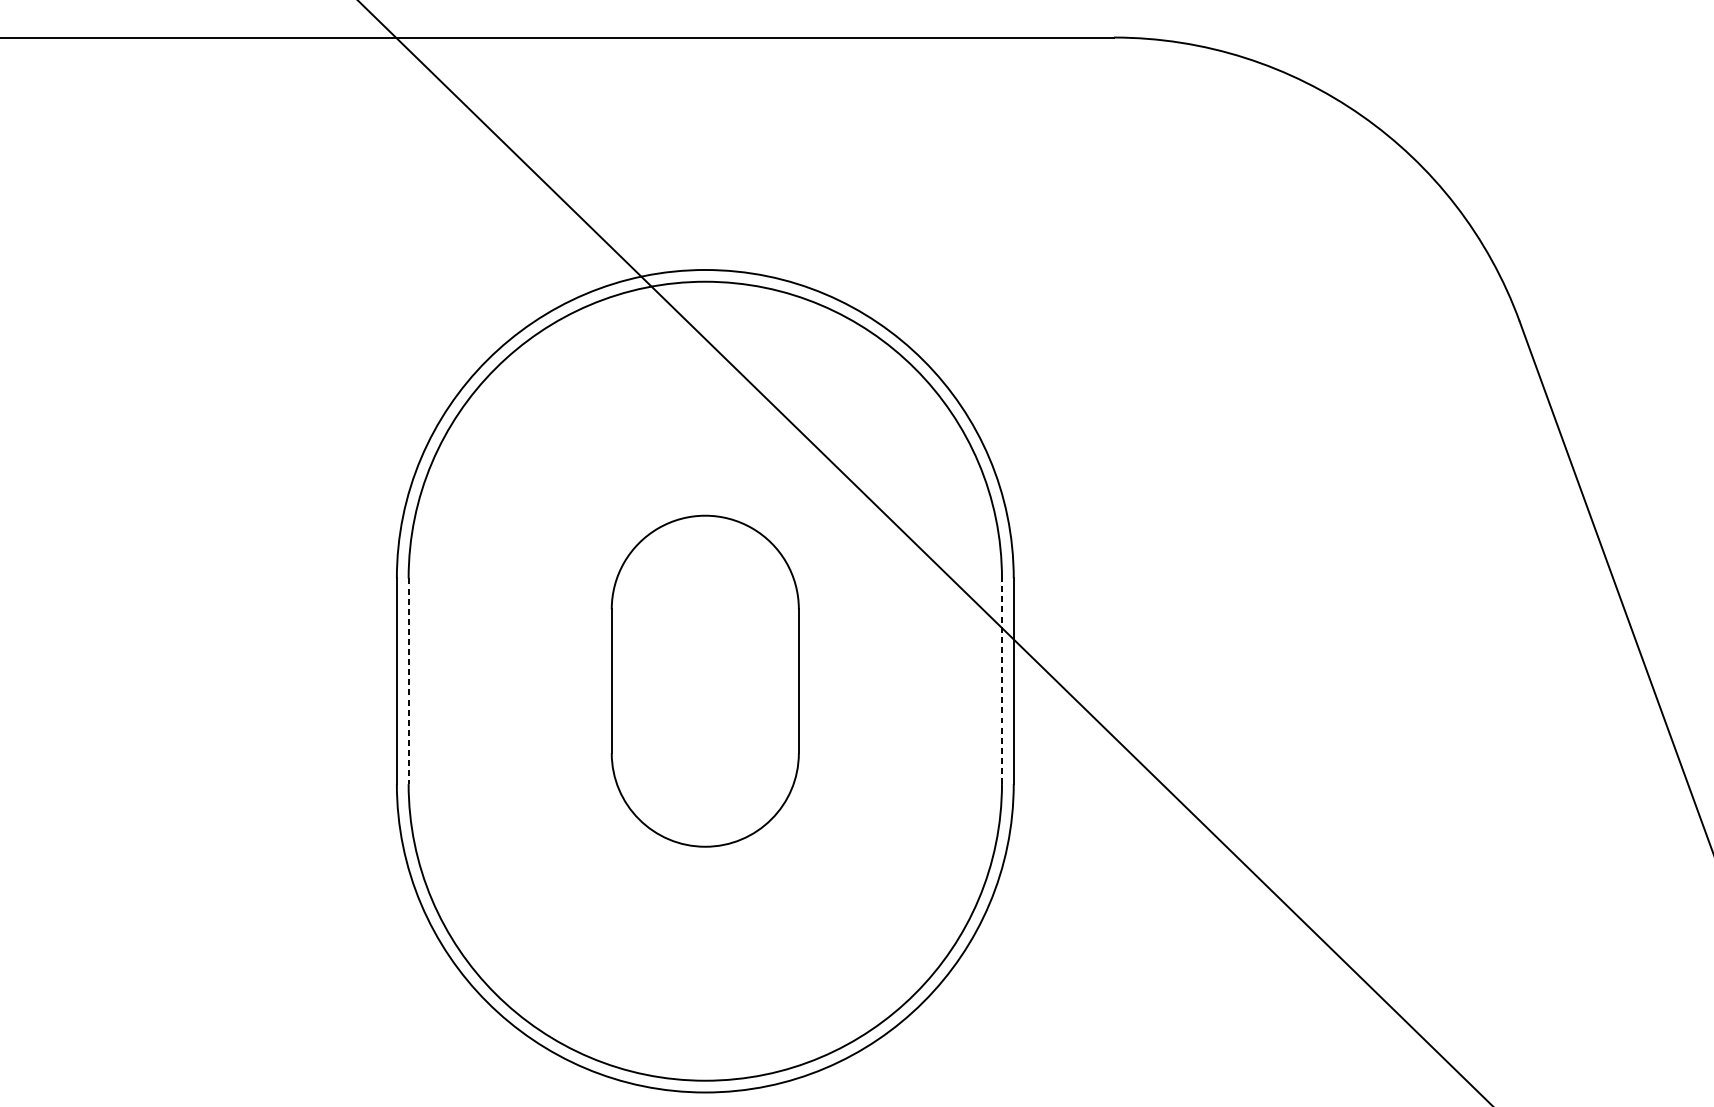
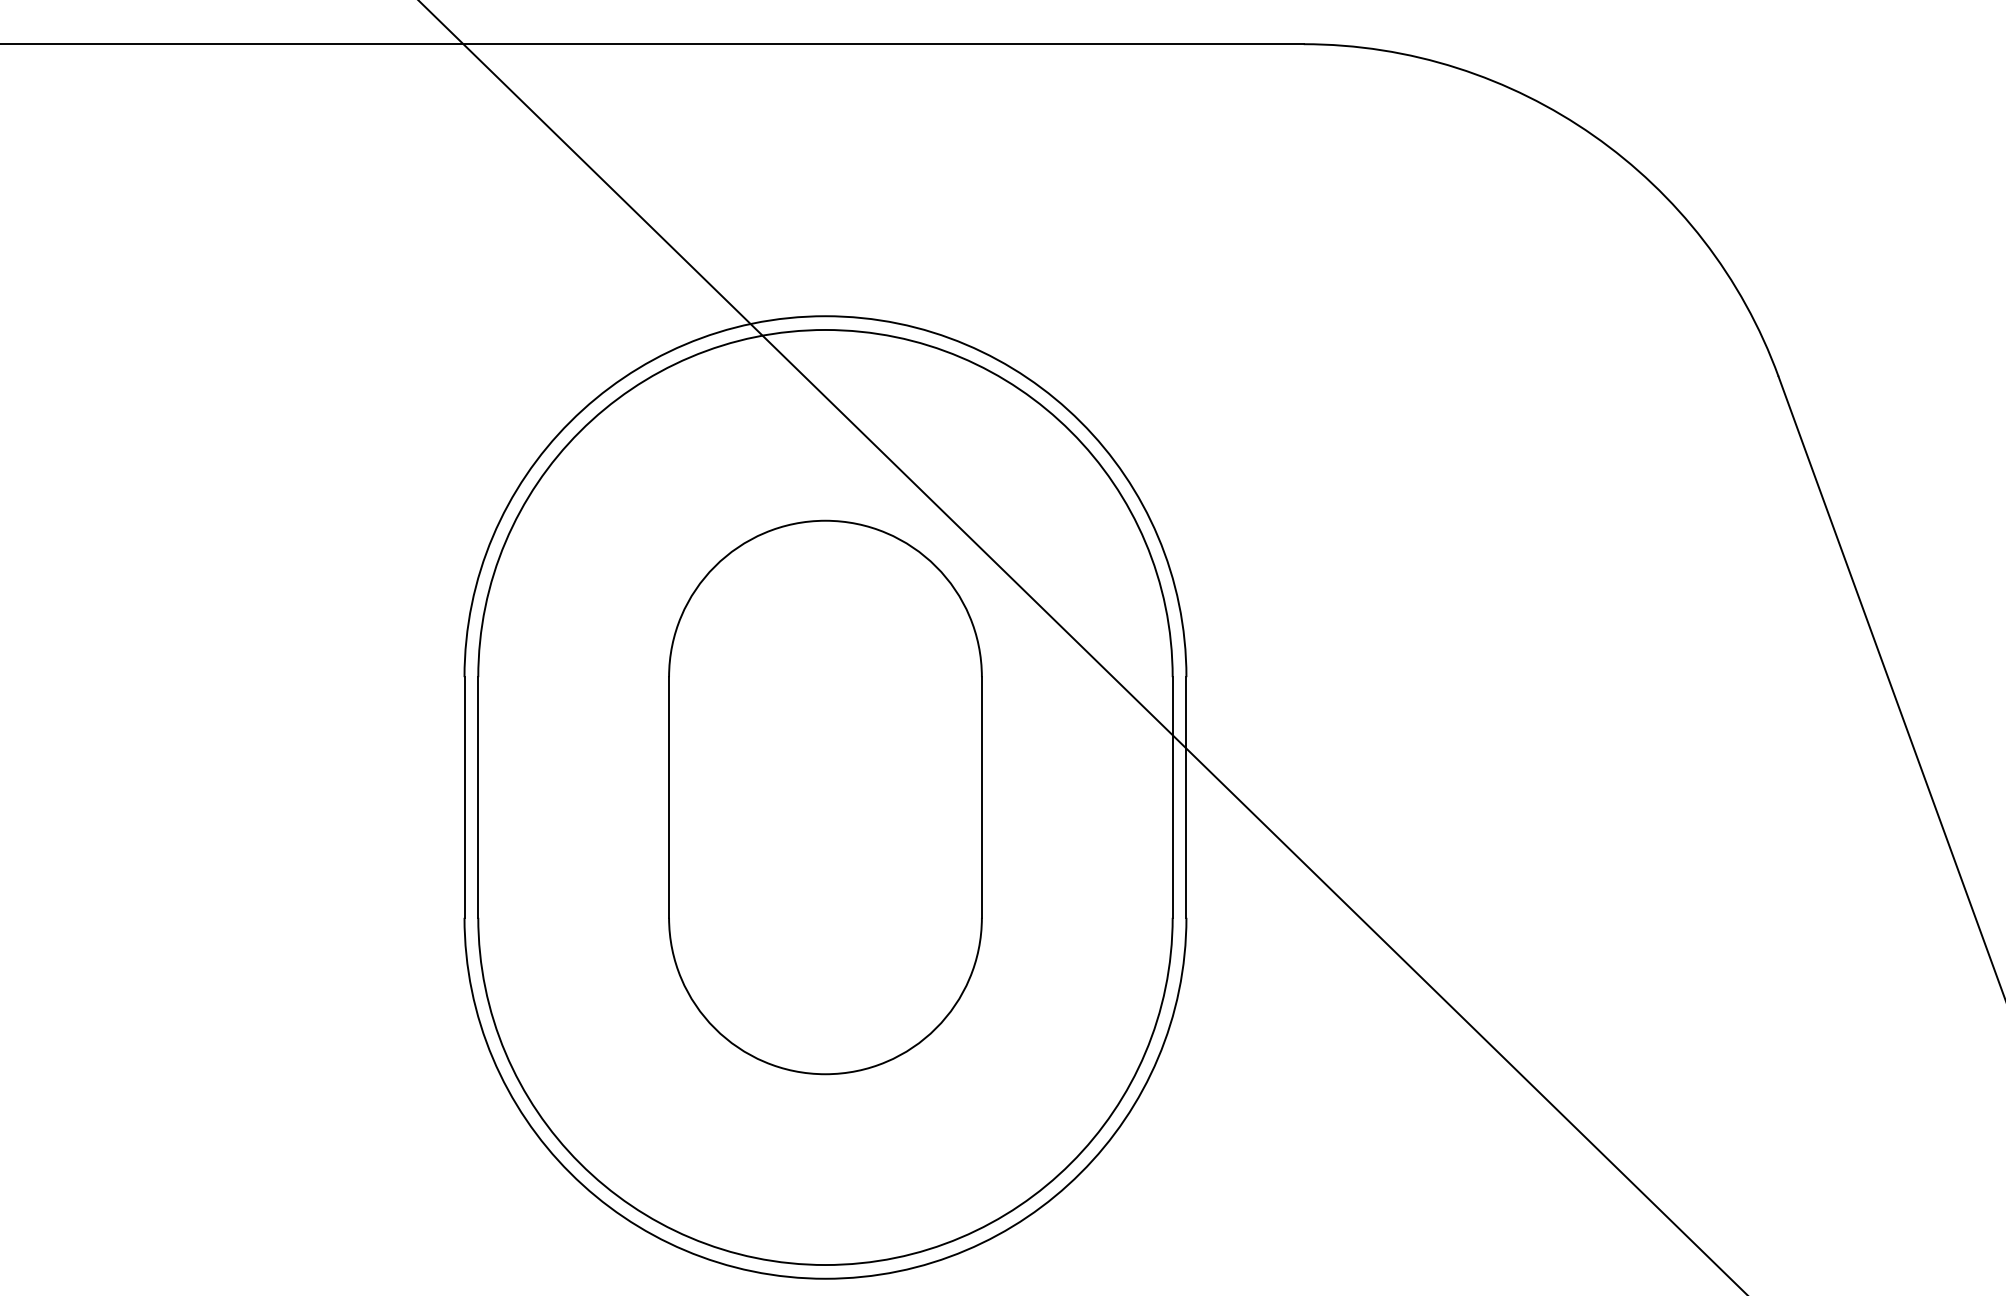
part: (705, 681) -> (825, 797), size x1.43
line: (1001, 681) -> (1172, 797), dashed -> solid
line: (408, 682) -> (478, 798), dashed -> solid

